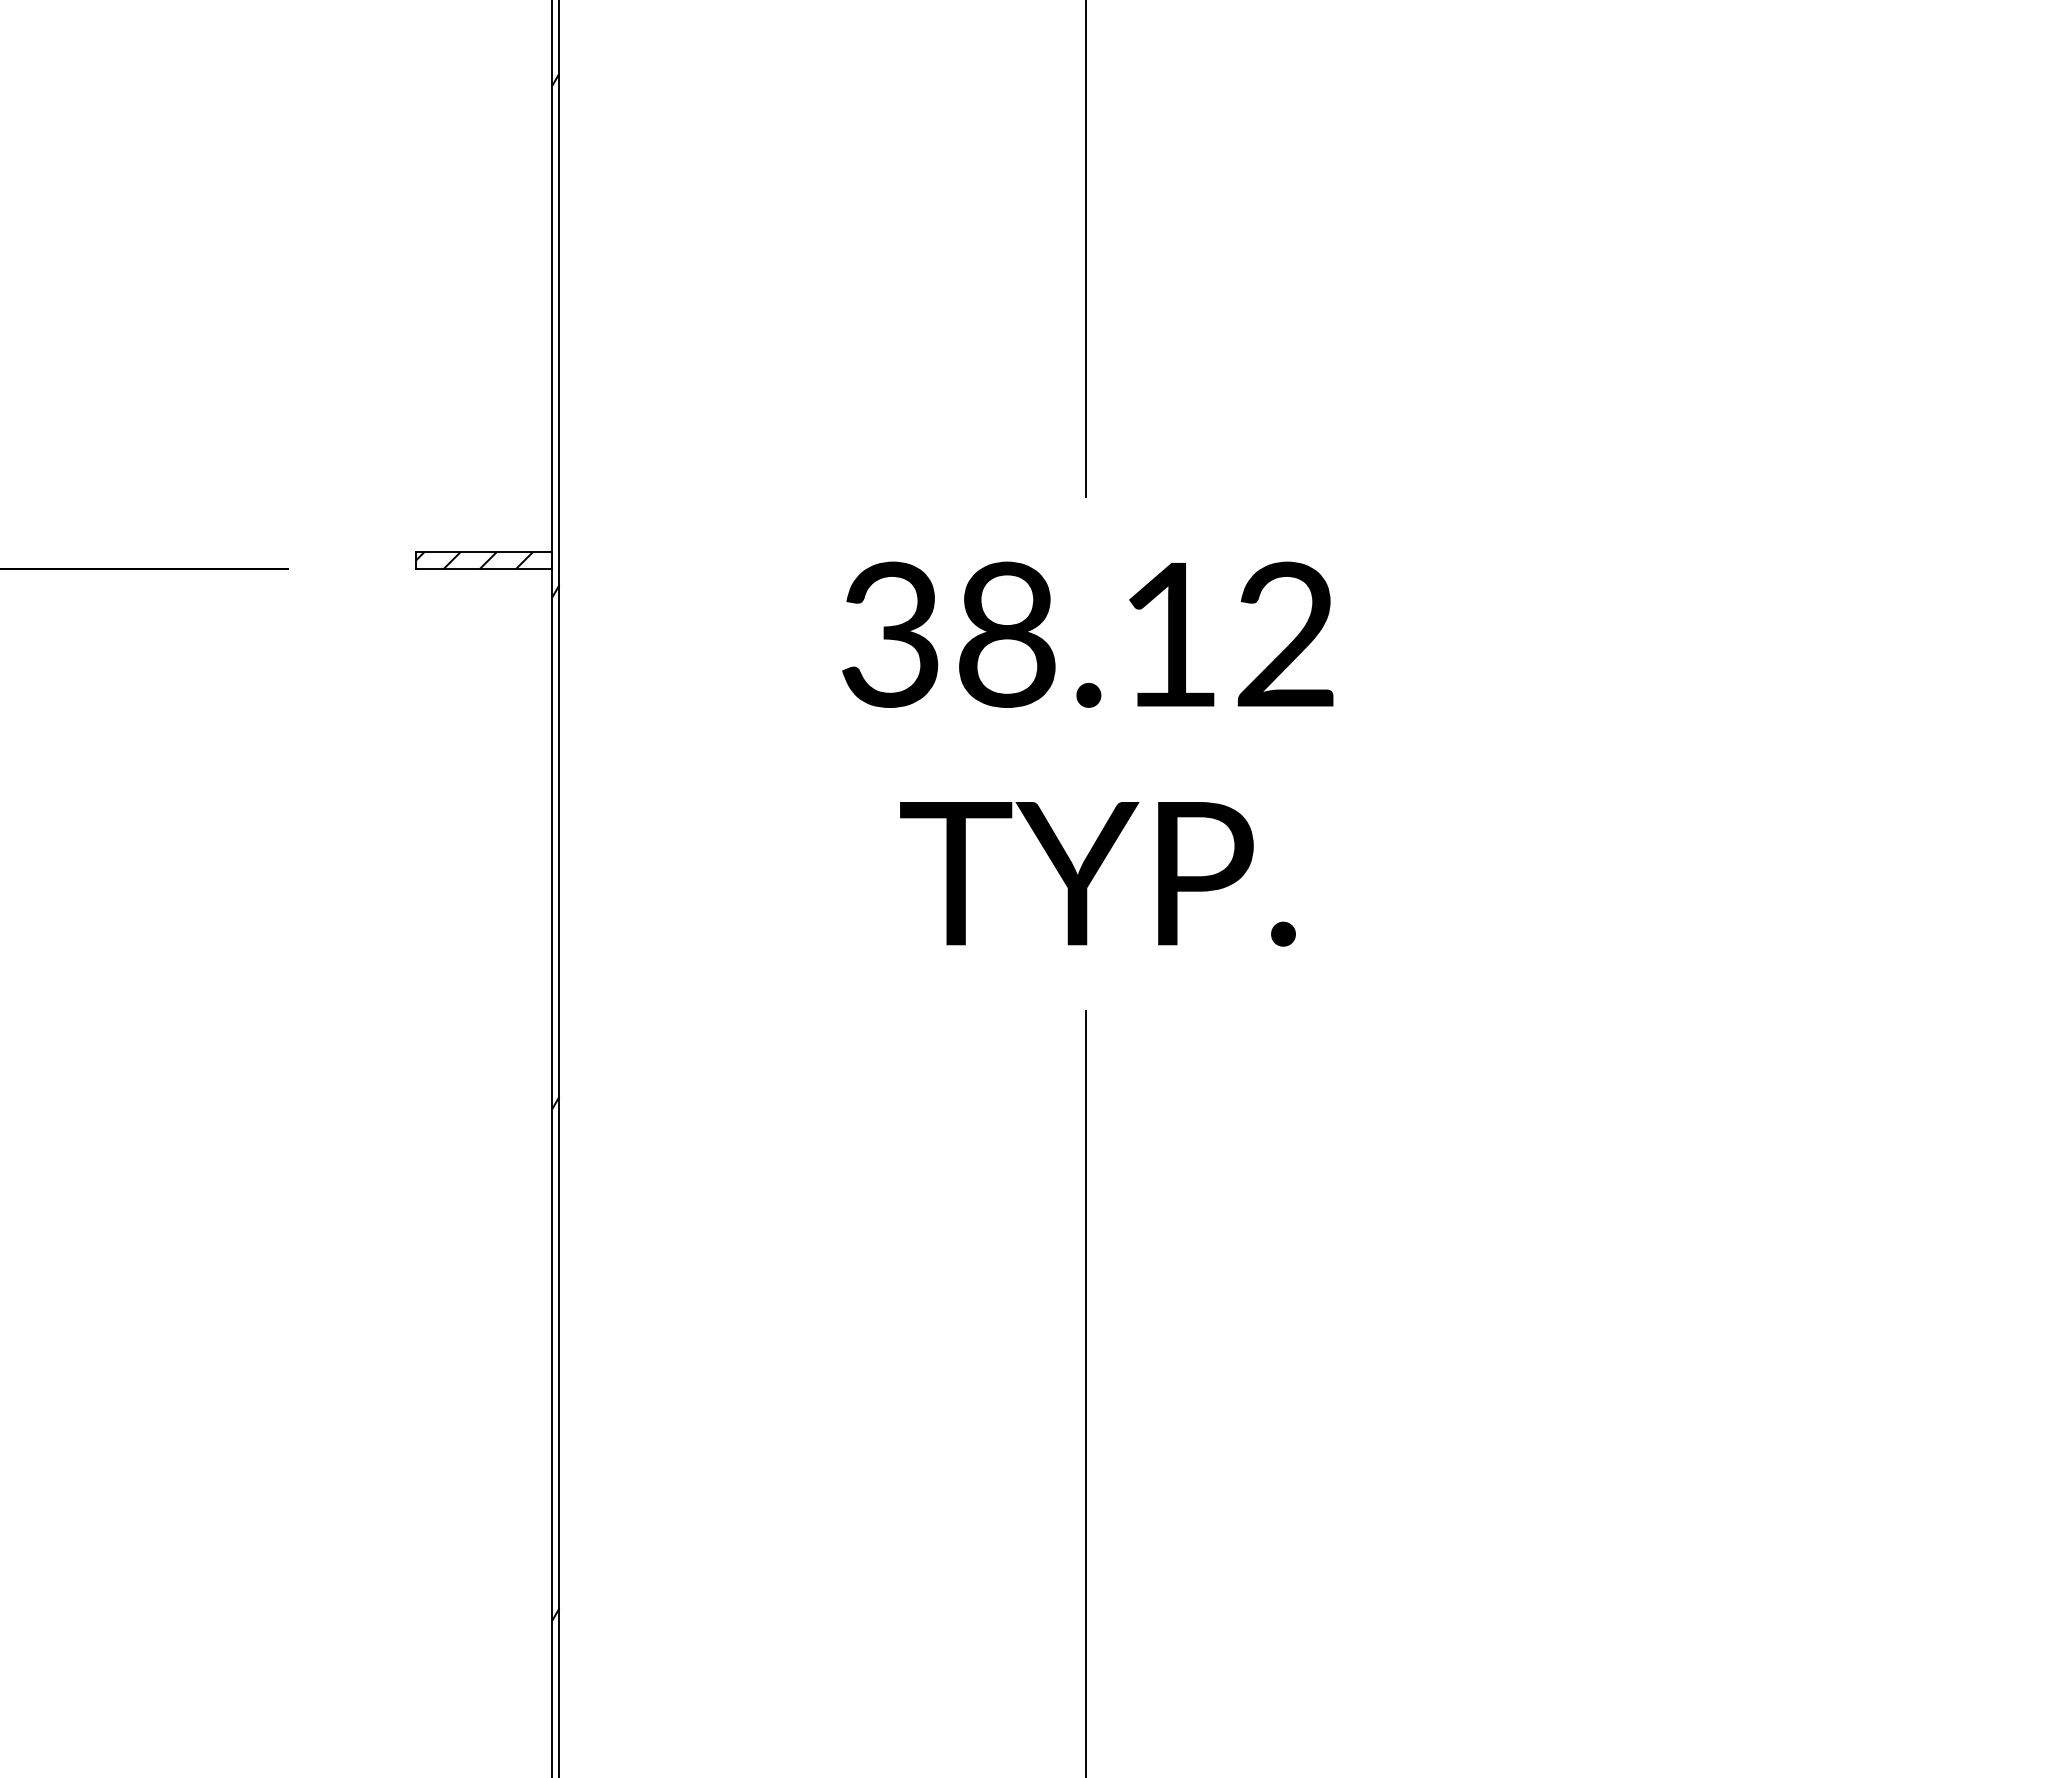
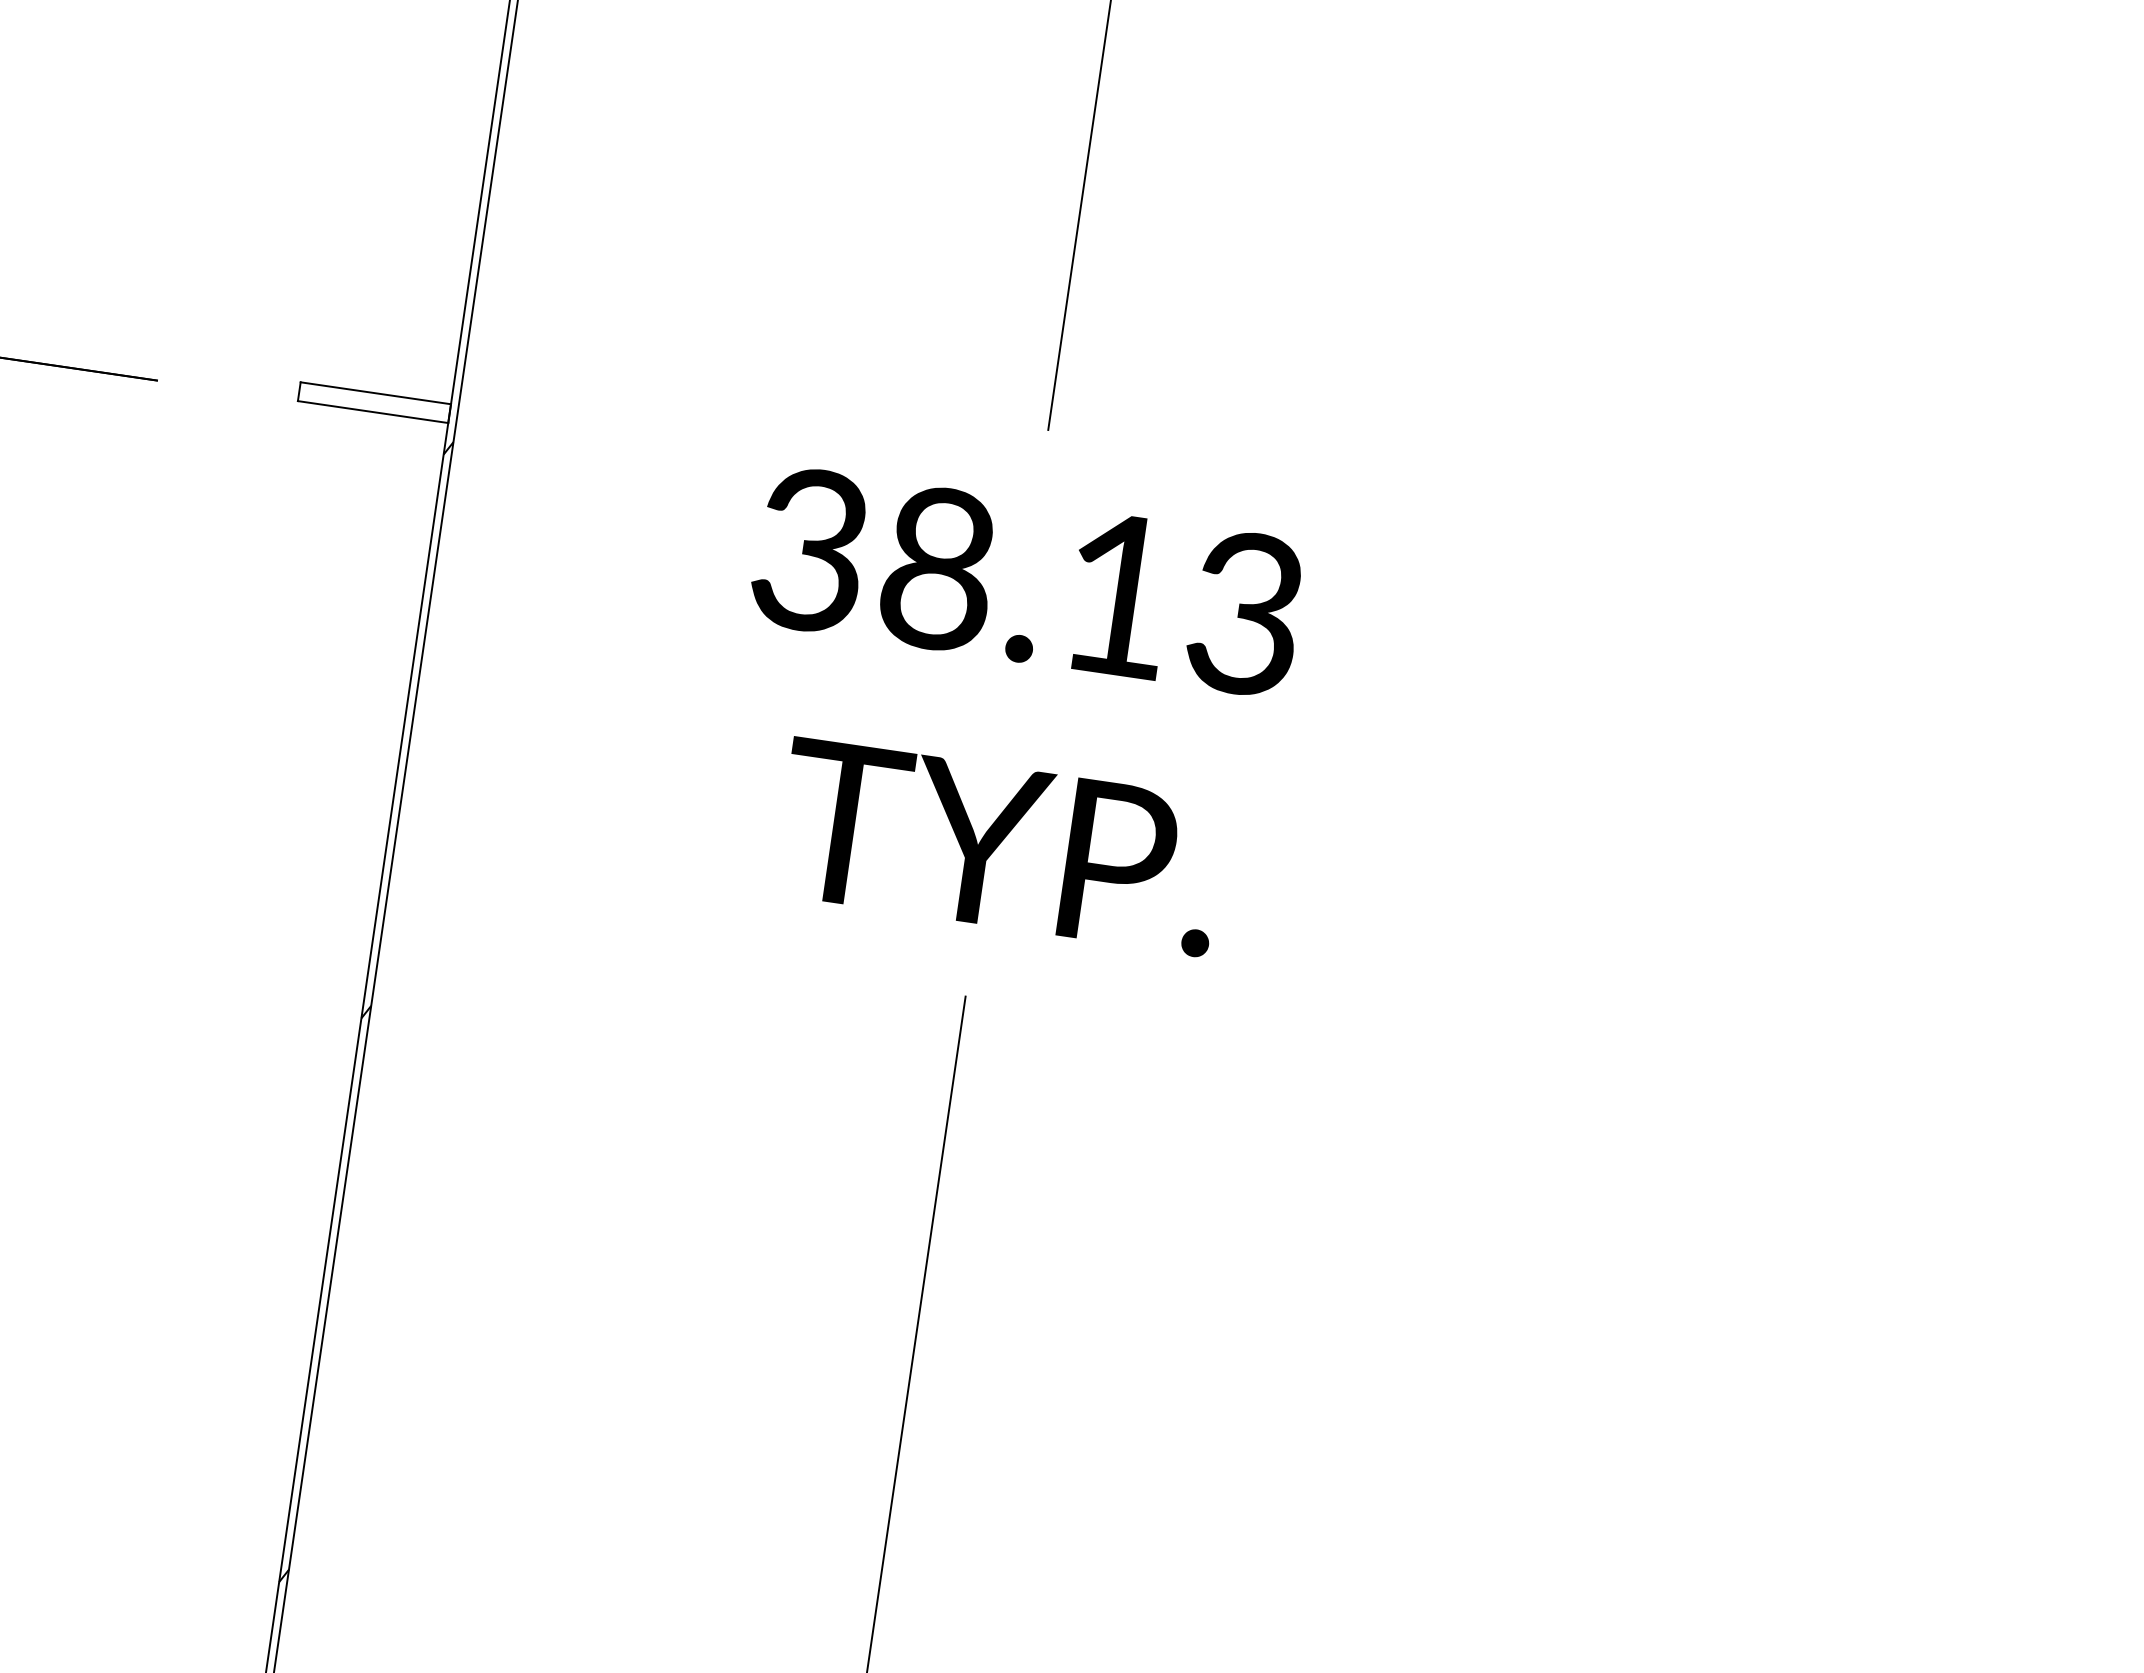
hatch: (474, 559) -> (364, 400), removed
text: (1285, 634) -> (1245, 613), 38.12 -> 38.13

